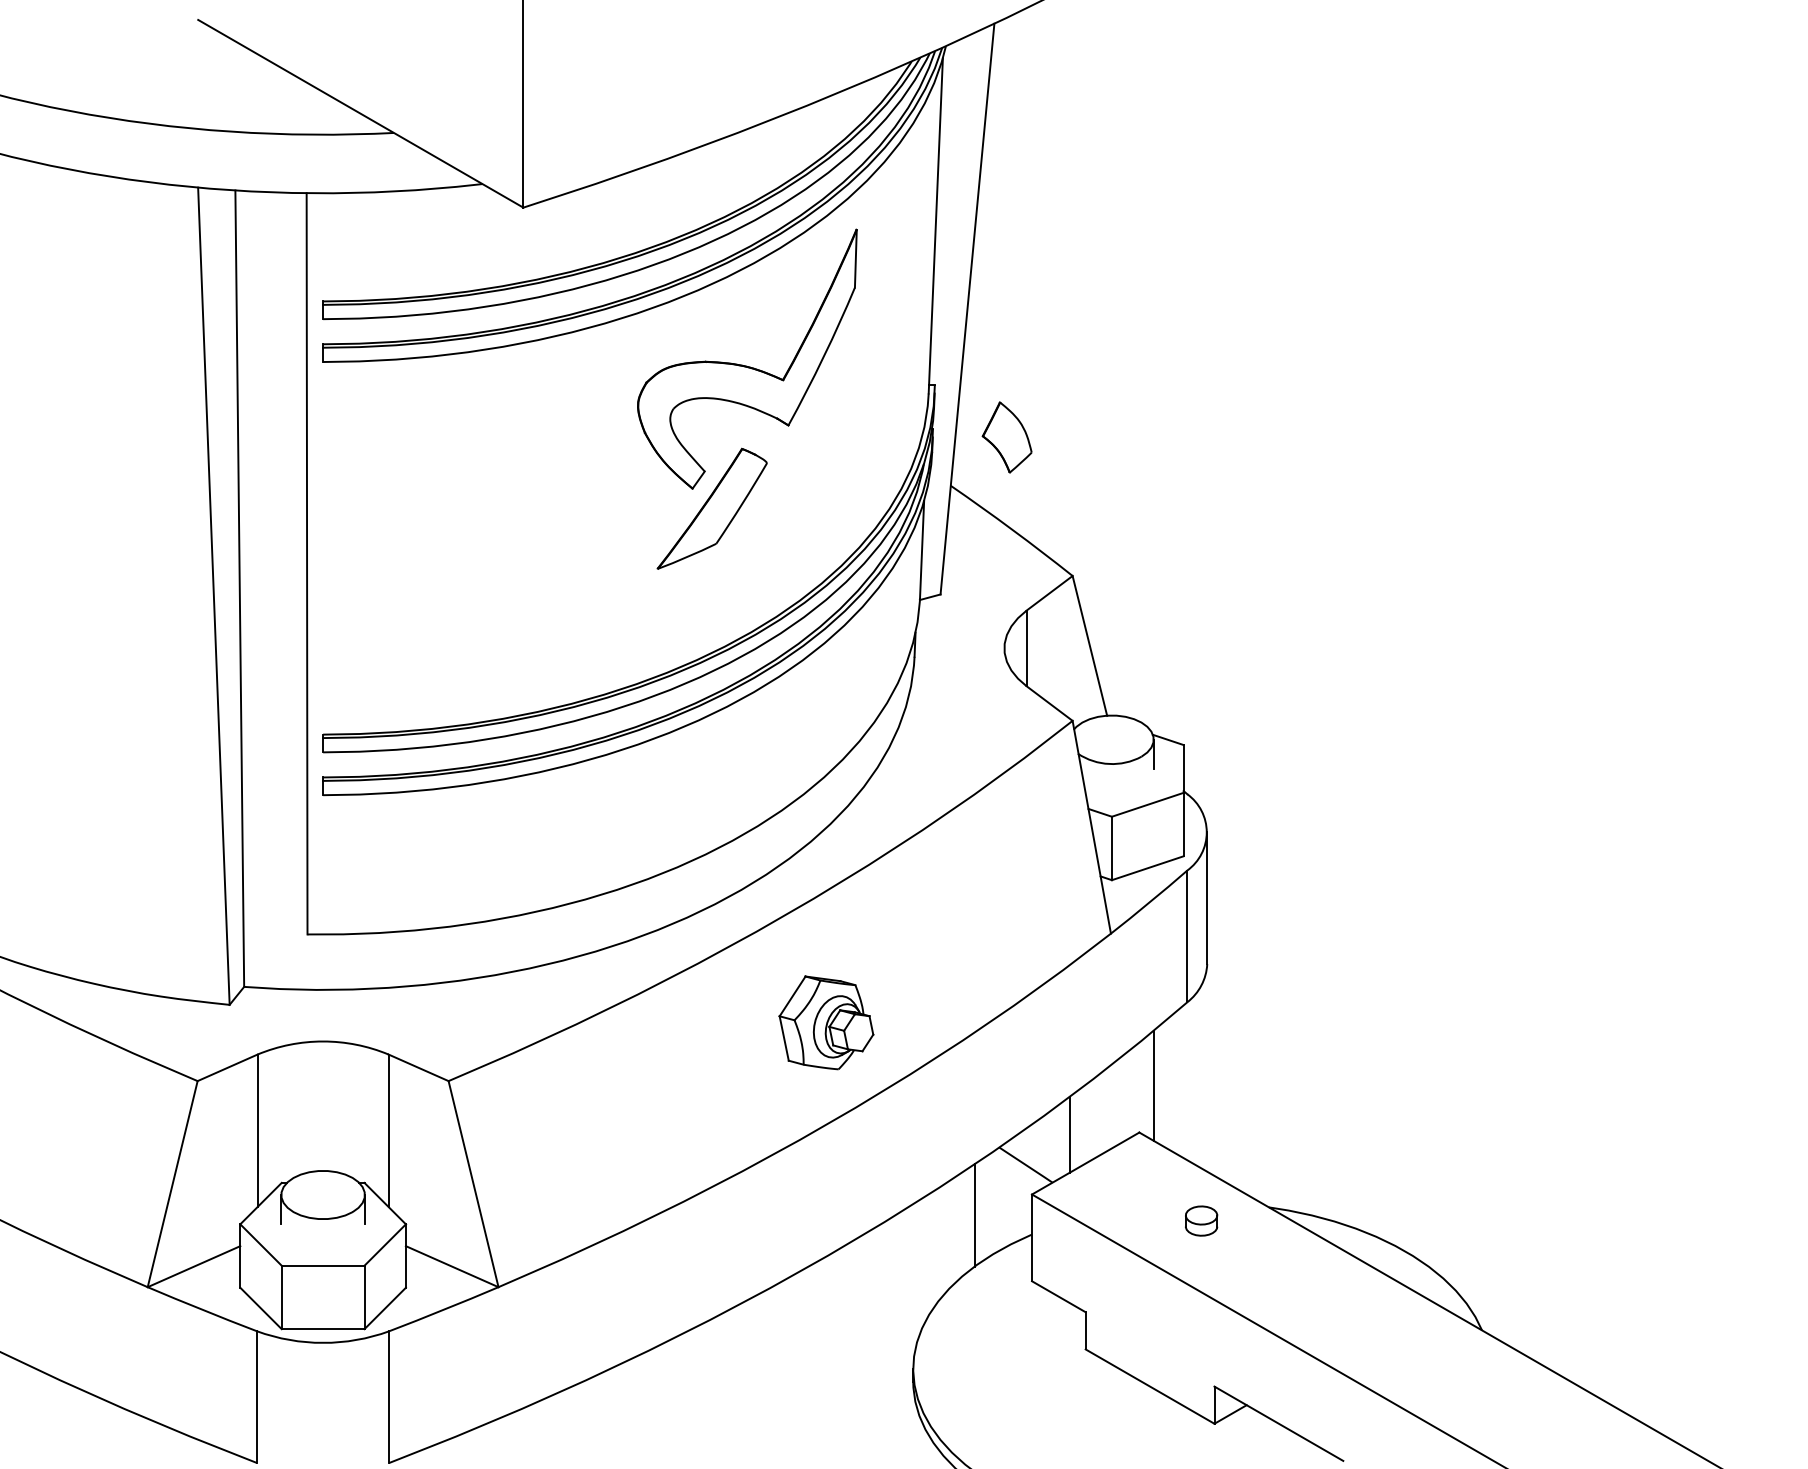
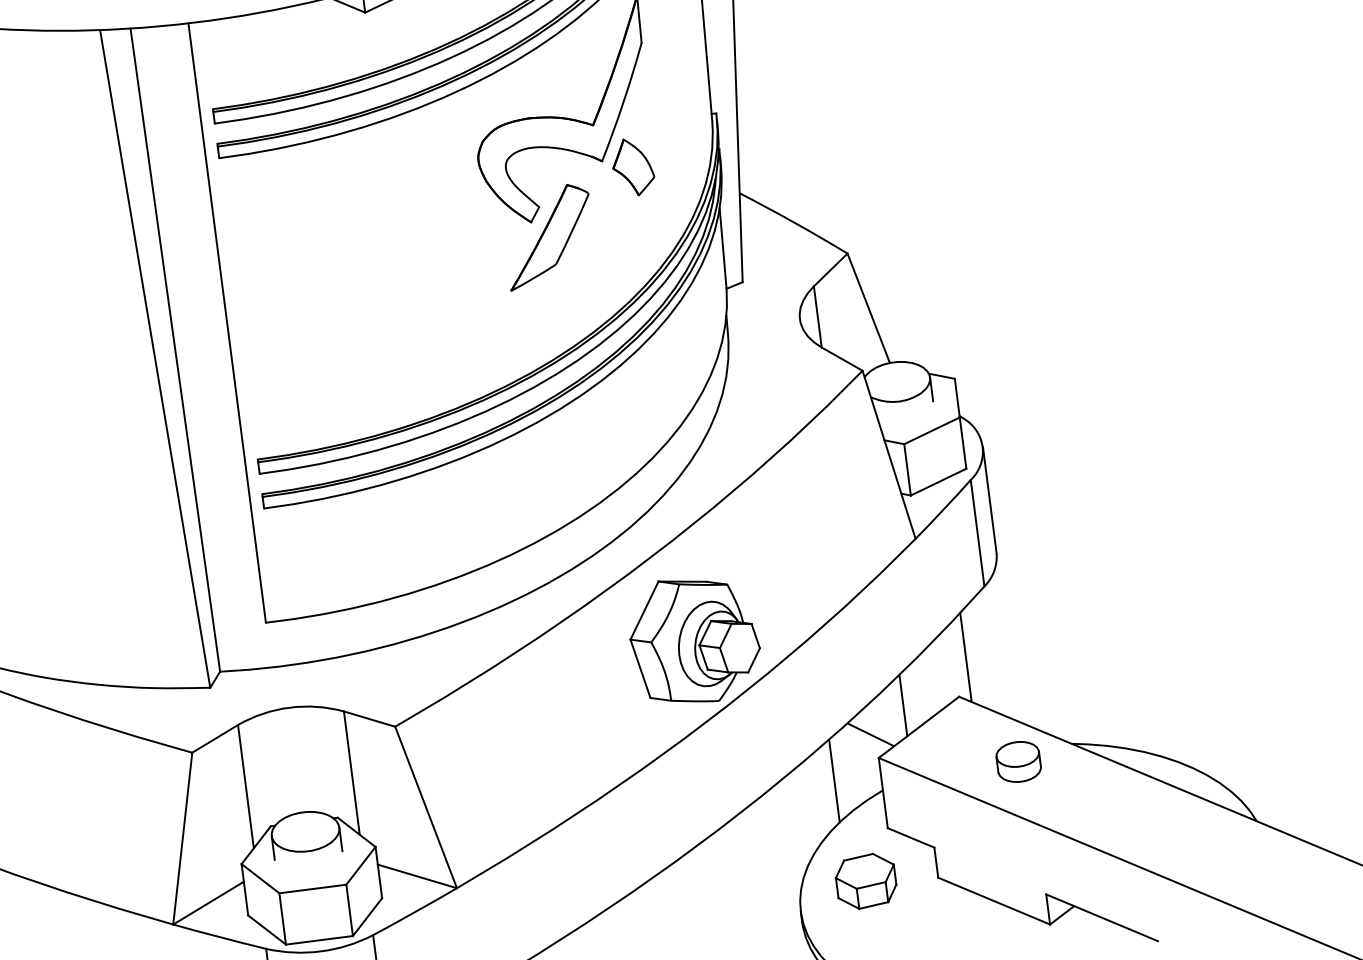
part: (1006, 437) -> (632, 167), moved
part: (826, 1022) -> (694, 640), size x1.67
part: (1201, 1220) -> (1018, 761), size x1.67
part: (997, 1342) -> (866, 881), added

